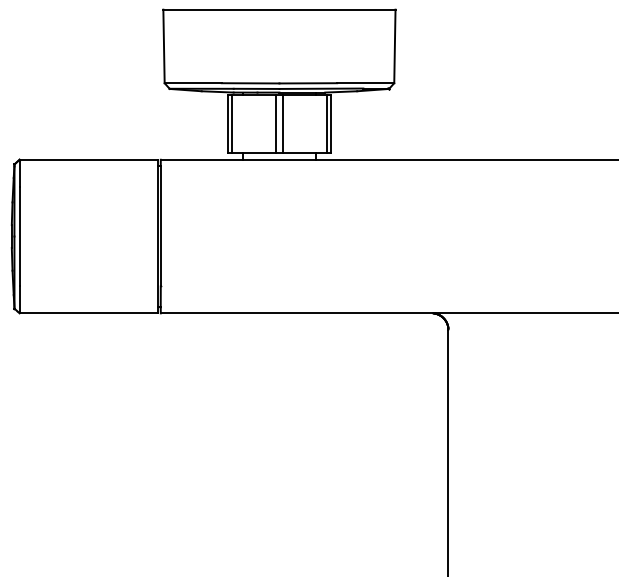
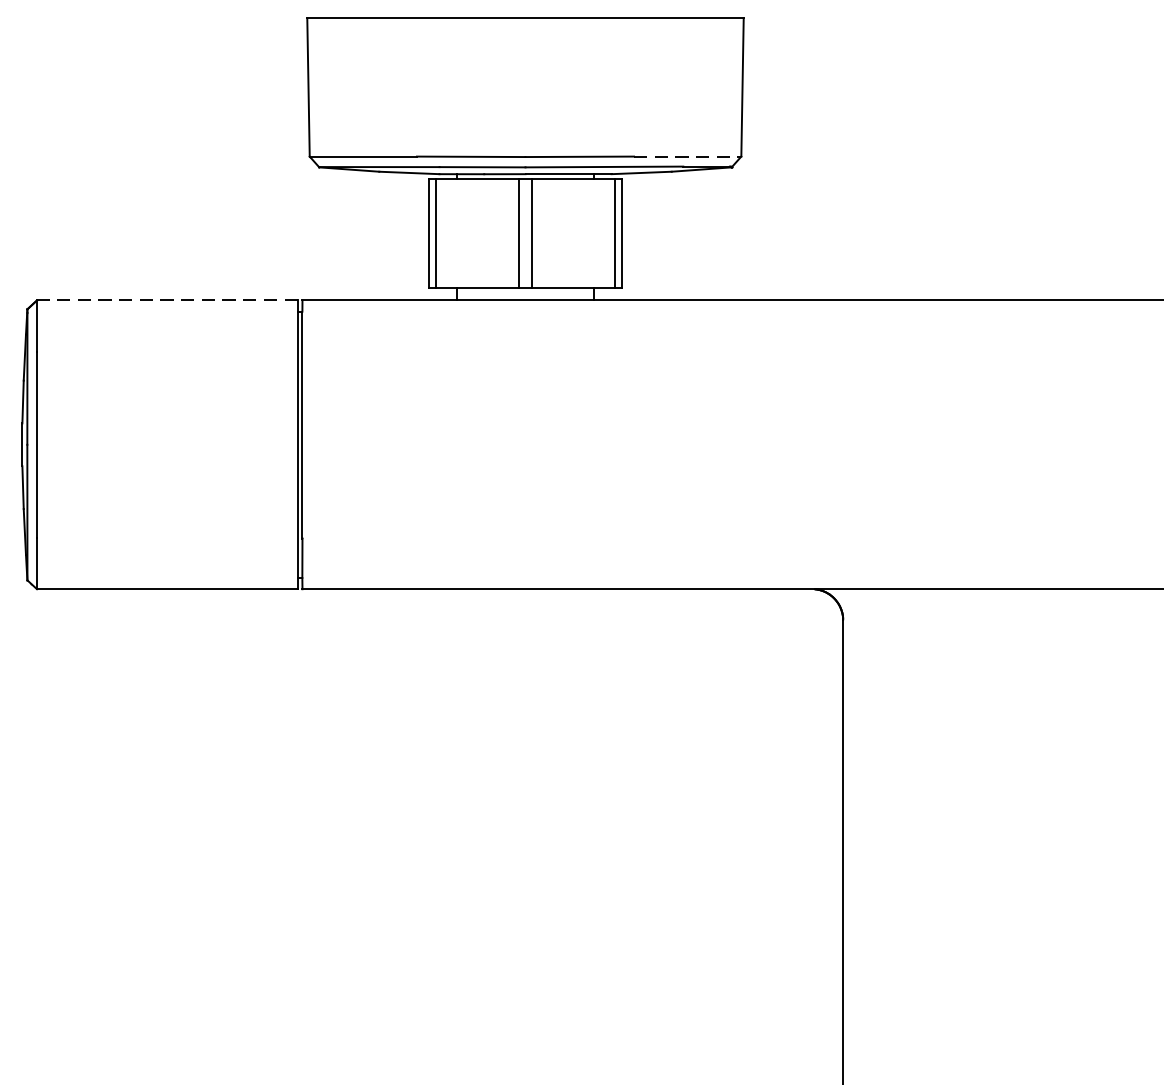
line: (365, 83) -> (687, 157), solid -> dashed
line: (88, 159) -> (166, 299), solid -> dashed

